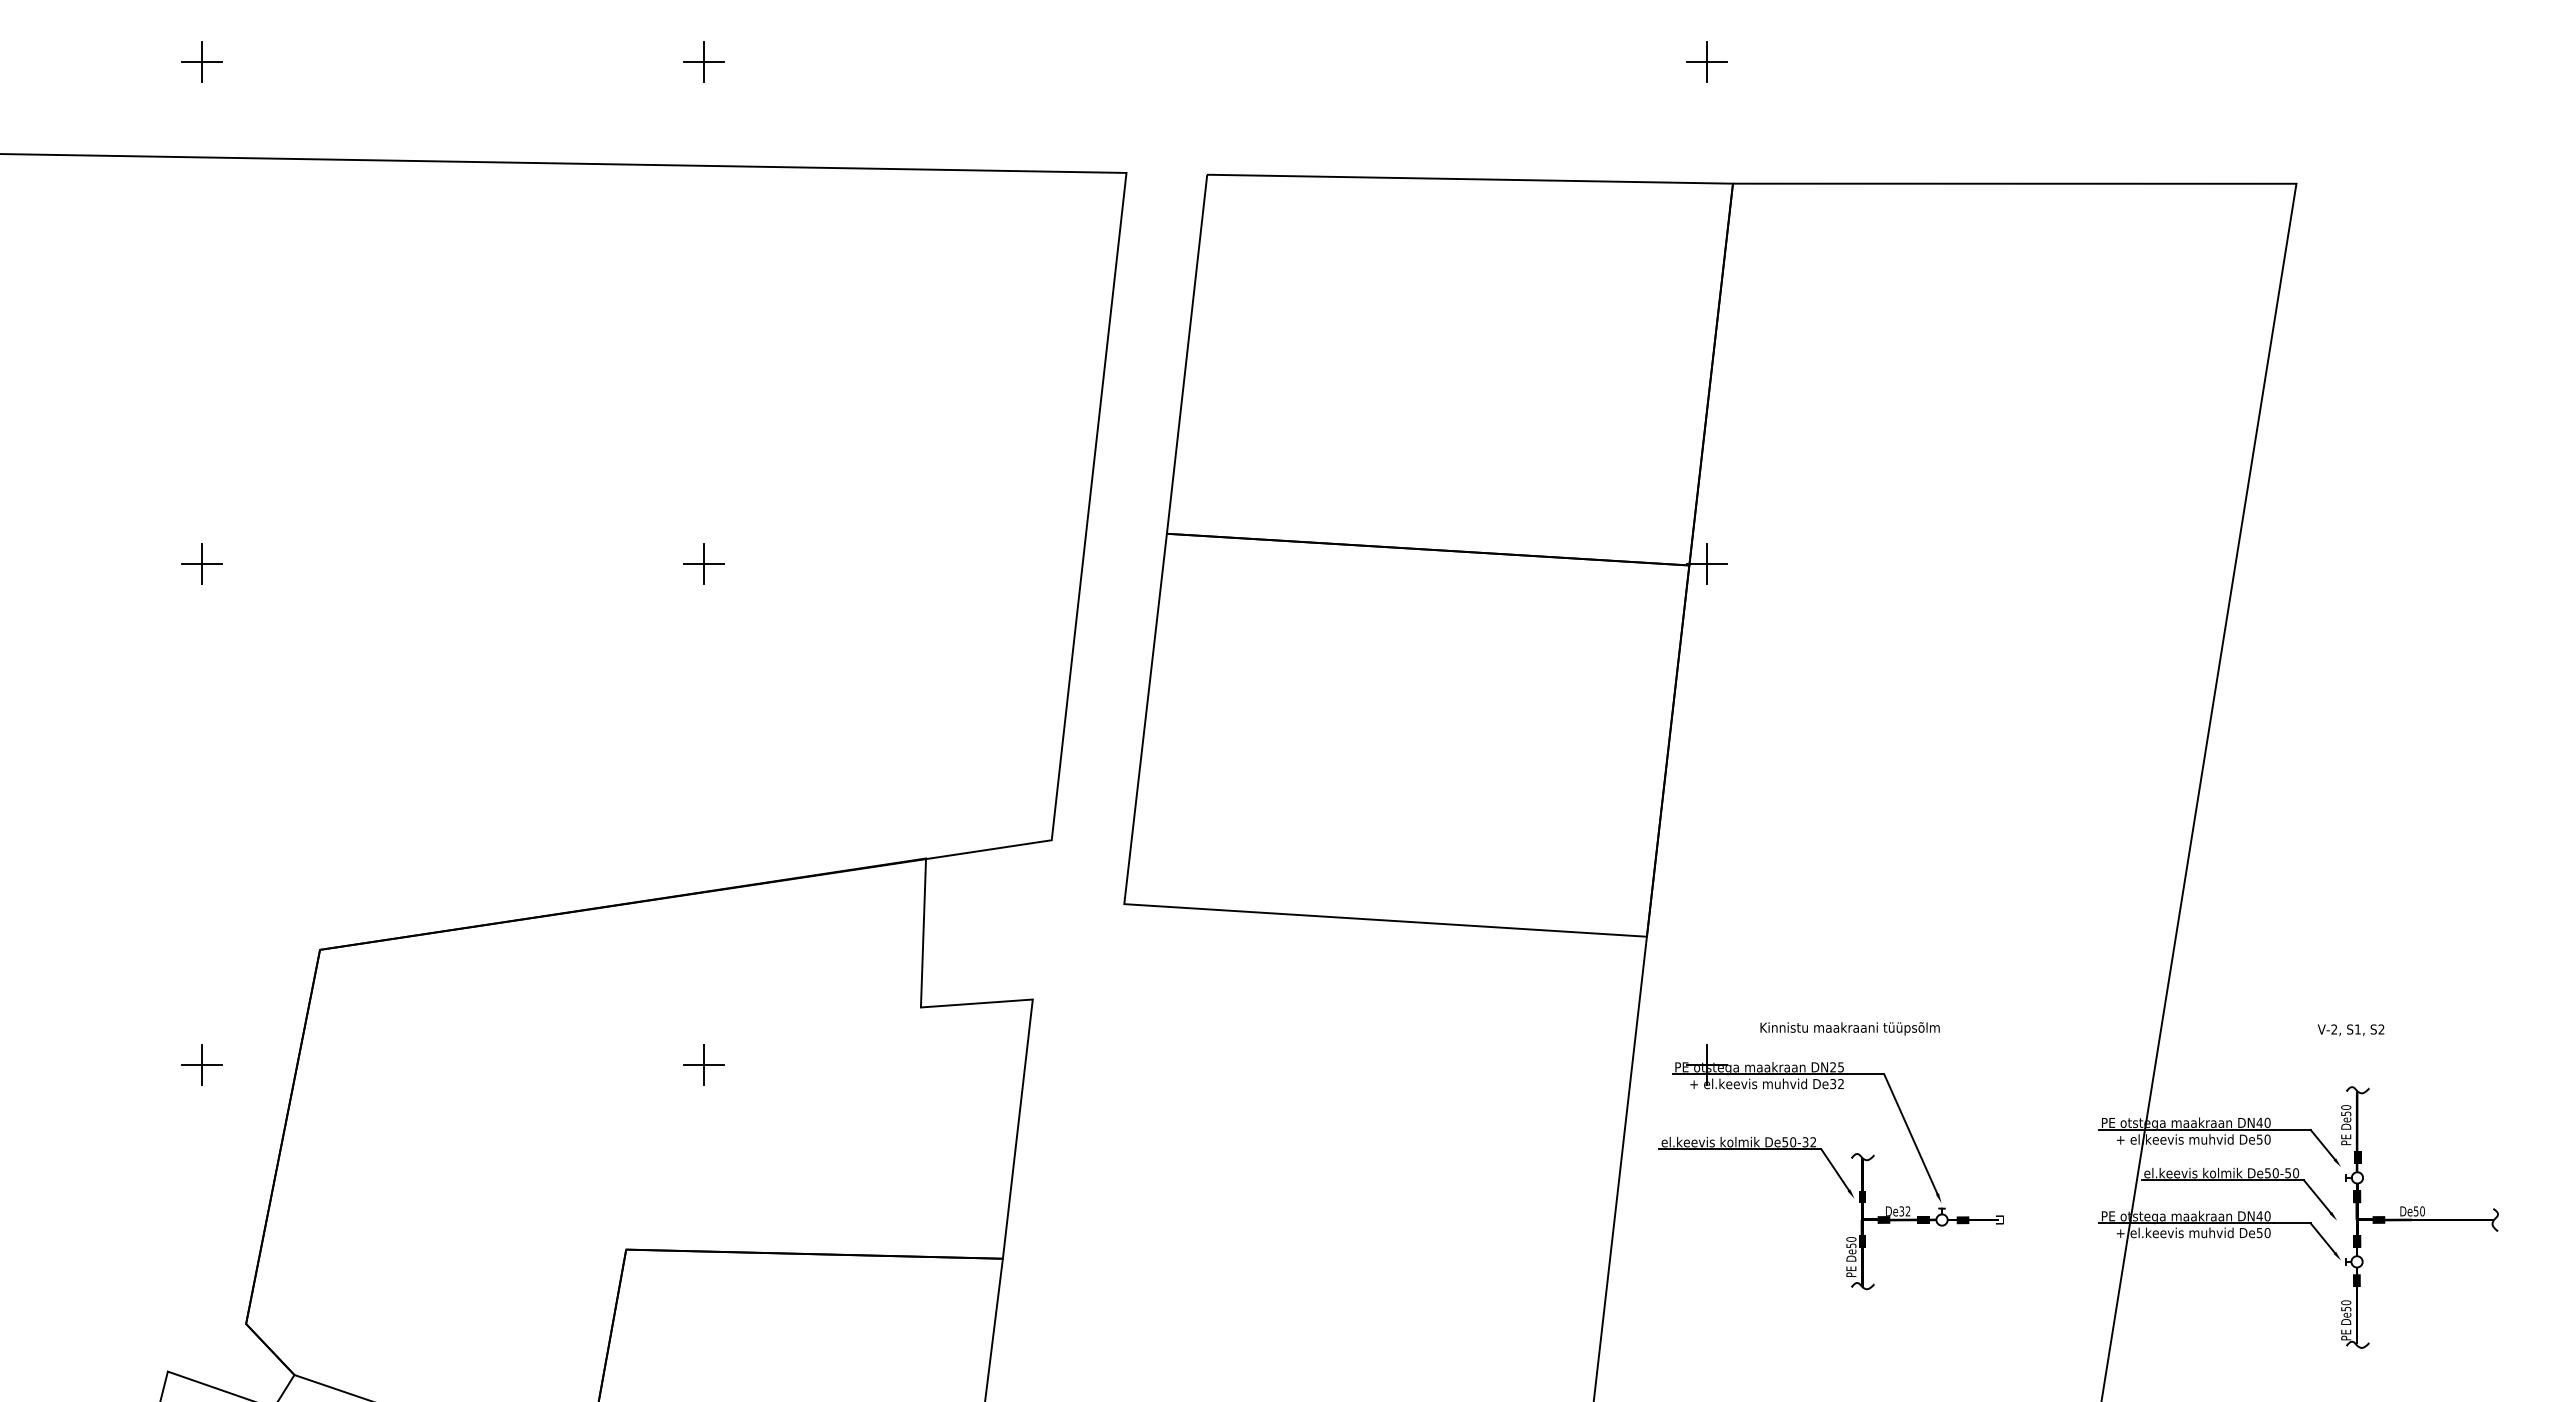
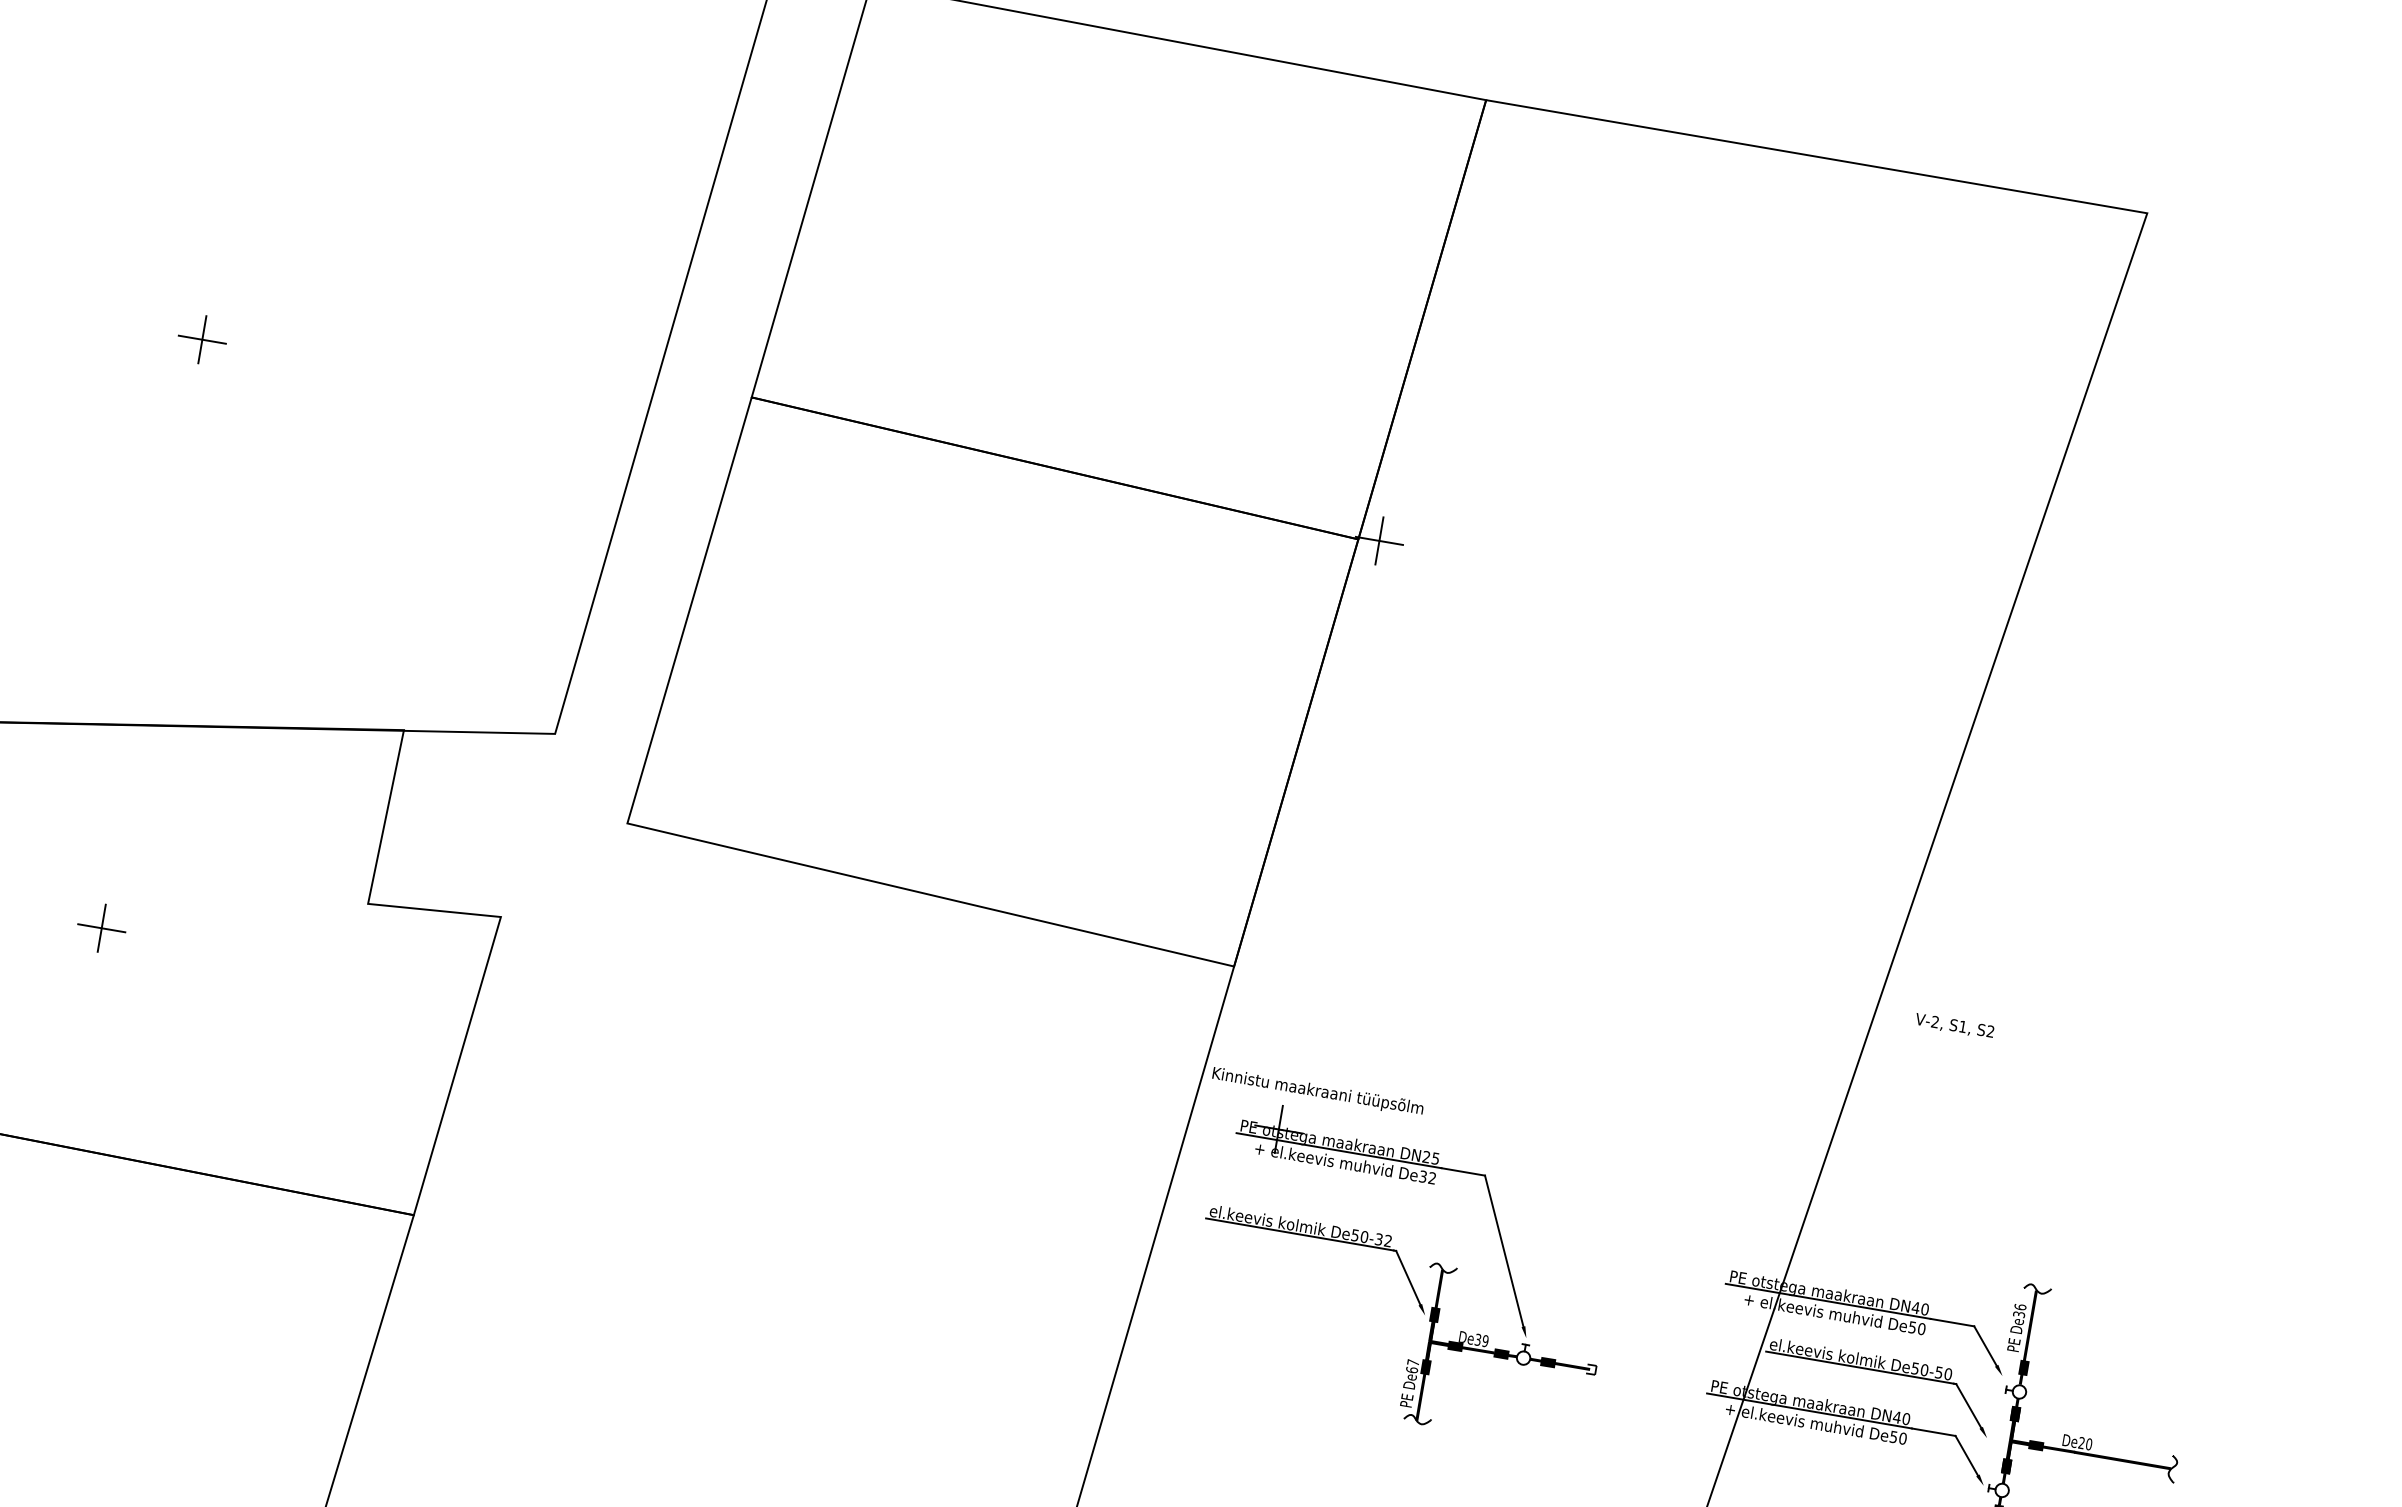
text: (1849, 1028) -> (1317, 1091), moved
text: (2350, 1029) -> (1954, 1025), moved
text: (2345, 1110) -> (2018, 1310), De50 -> De36
text: (1907, 1211) -> (1484, 1341), De32 -> De39
text: (2415, 1211) -> (2080, 1443), De50 -> De20
text: (1851, 1242) -> (1412, 1366), De50 -> De67

